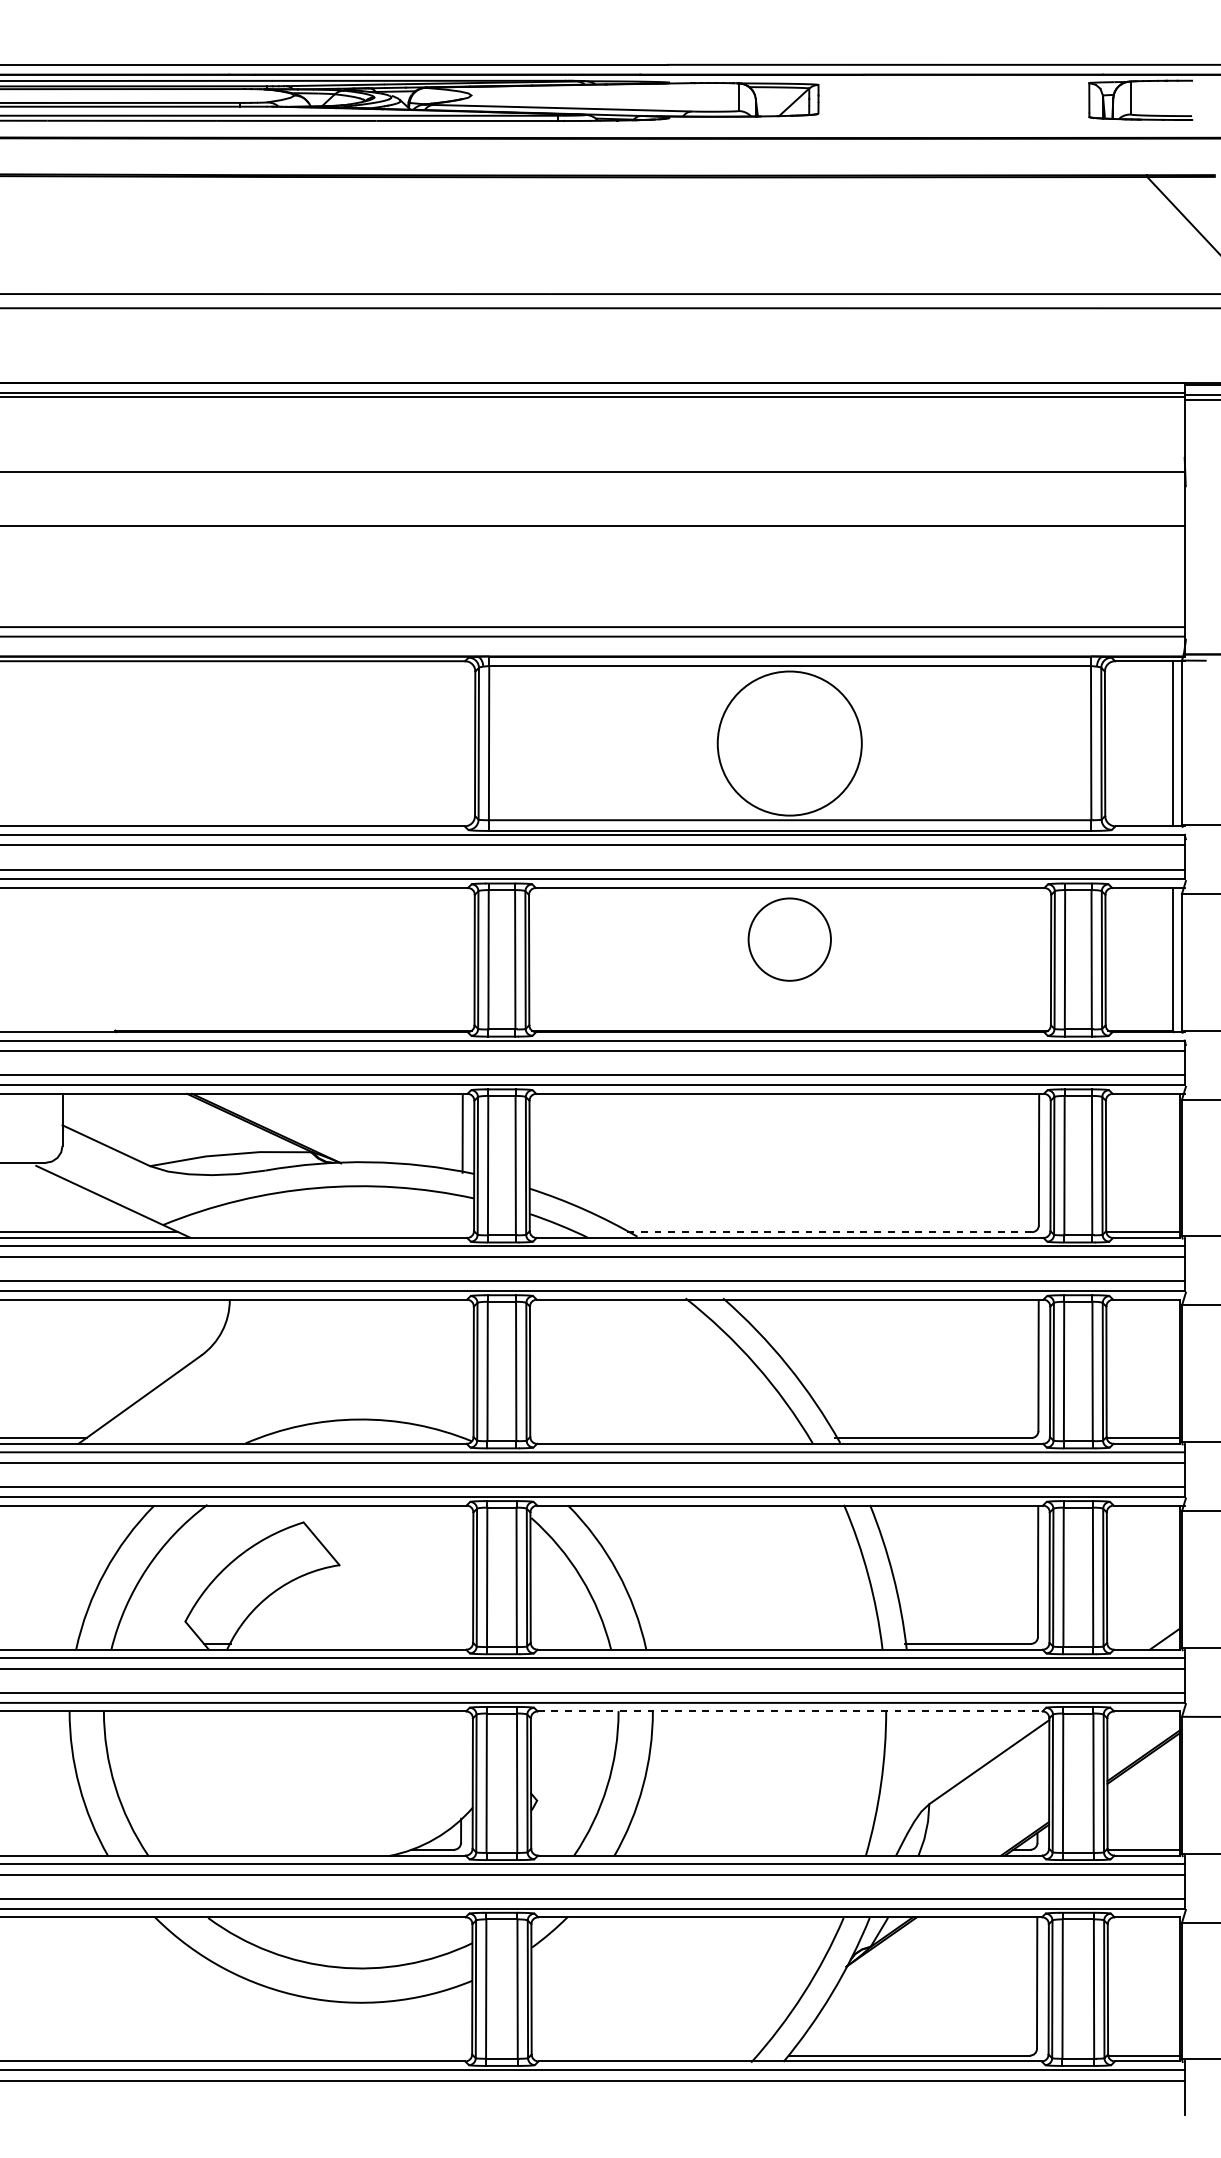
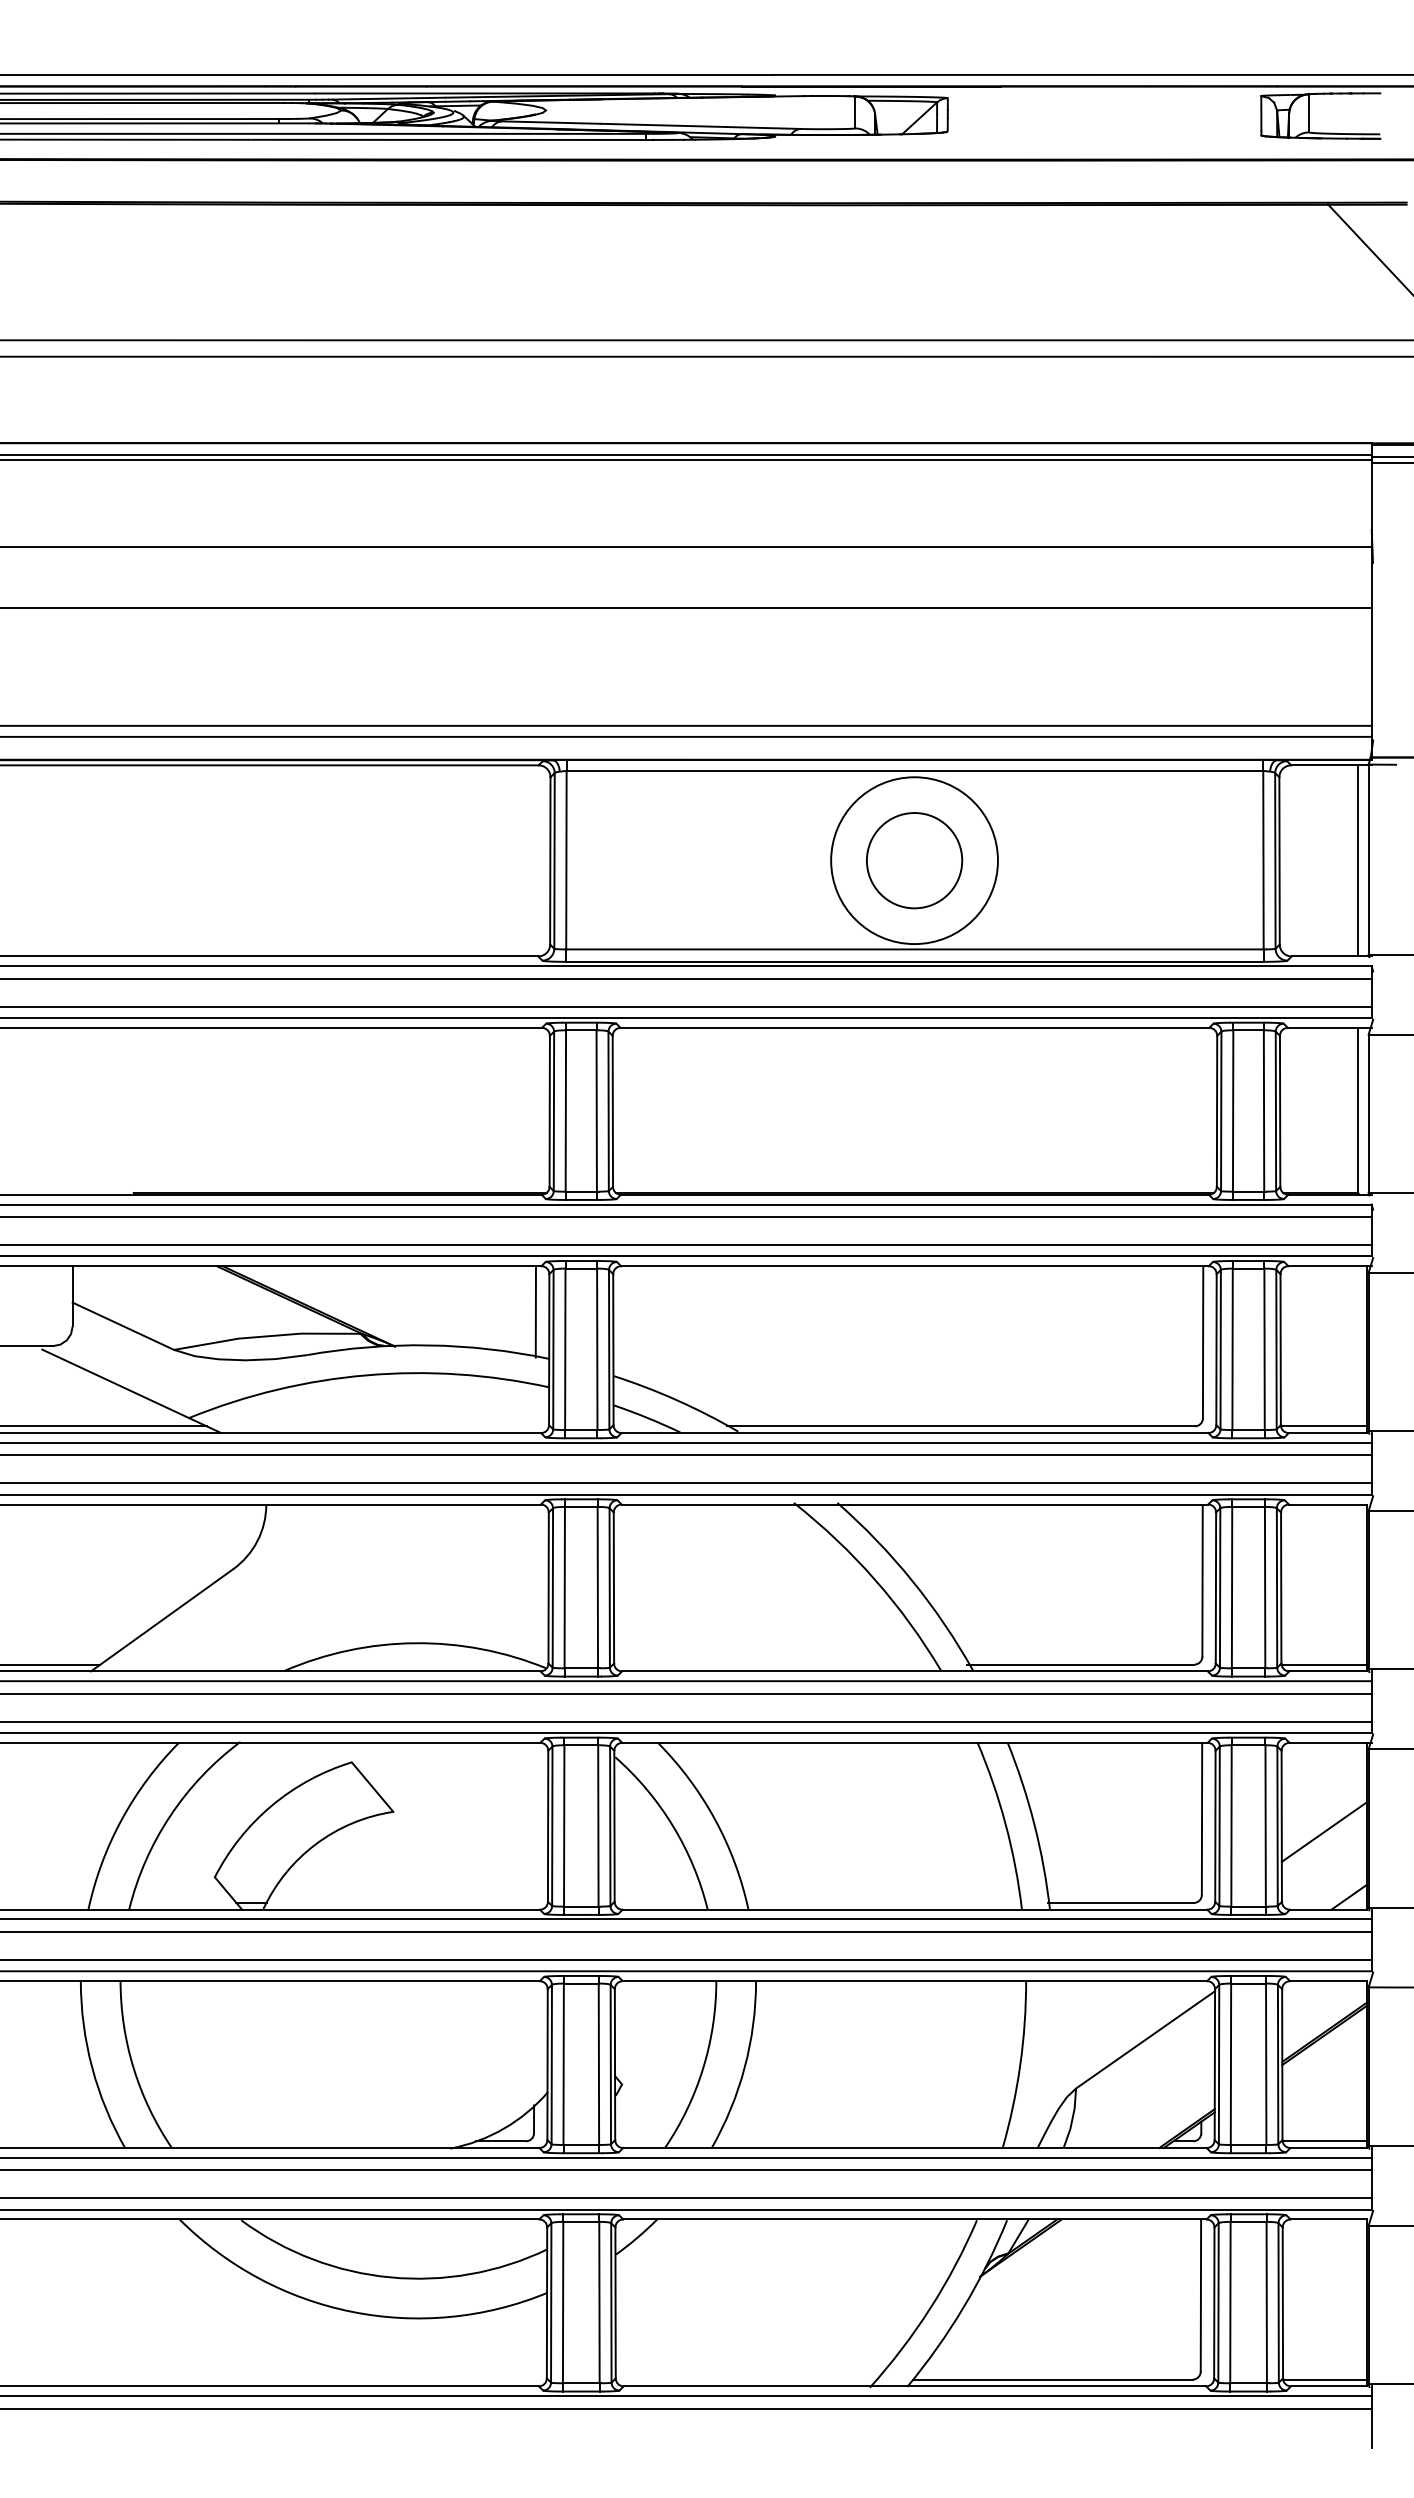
circle: (789, 939) -> (914, 860), moved
line: (829, 1232) -> (960, 1426), dashed -> solid
line: (1143, 1582) -> (1323, 1831), added
line: (790, 1711) -> (915, 1981), dashed -> solid

